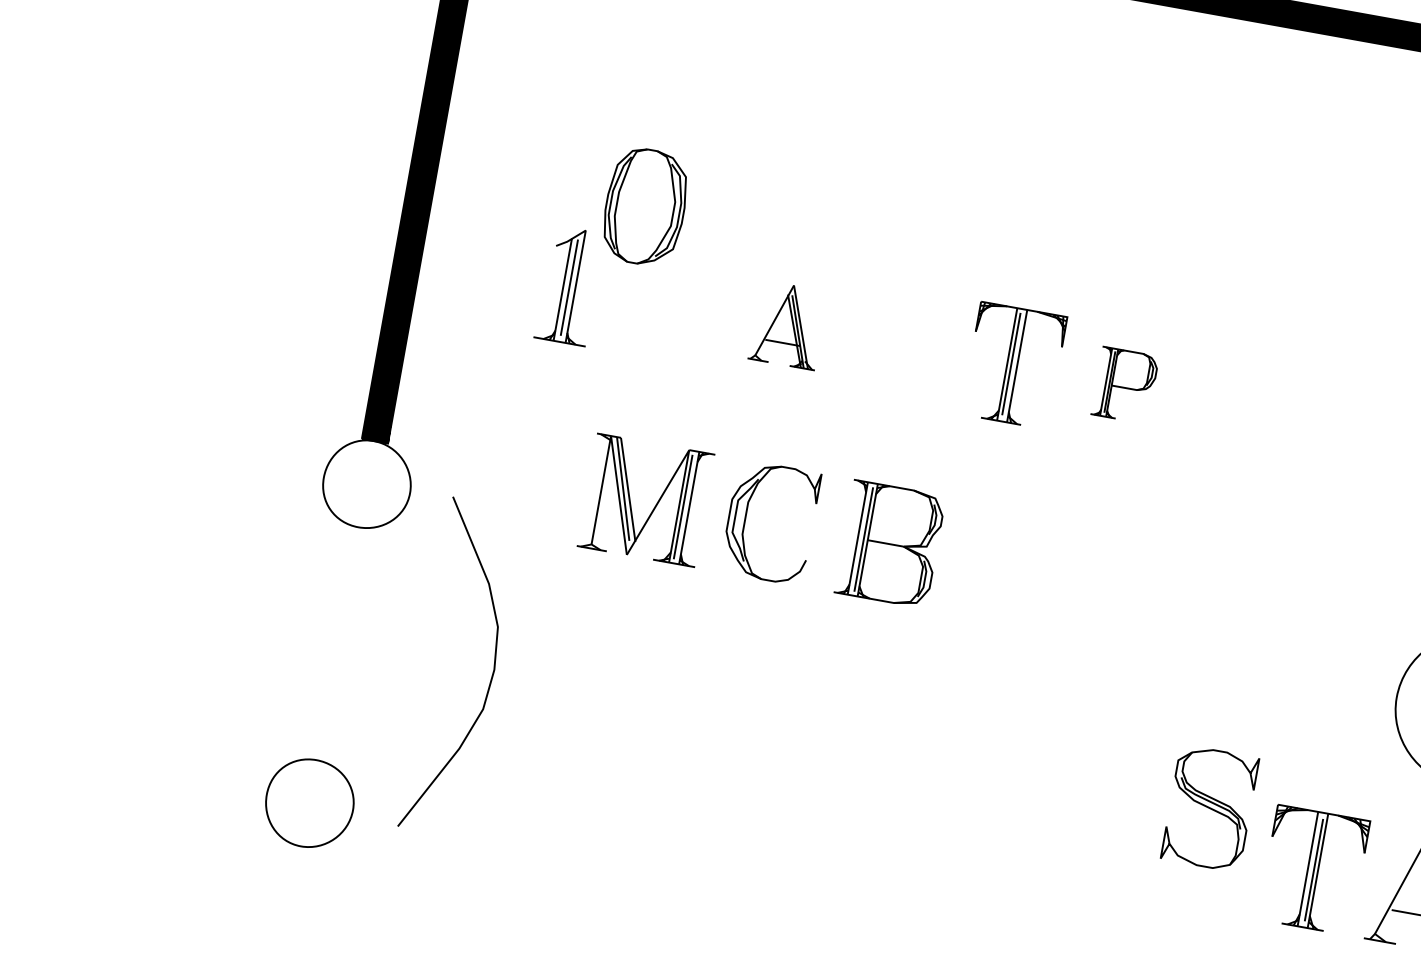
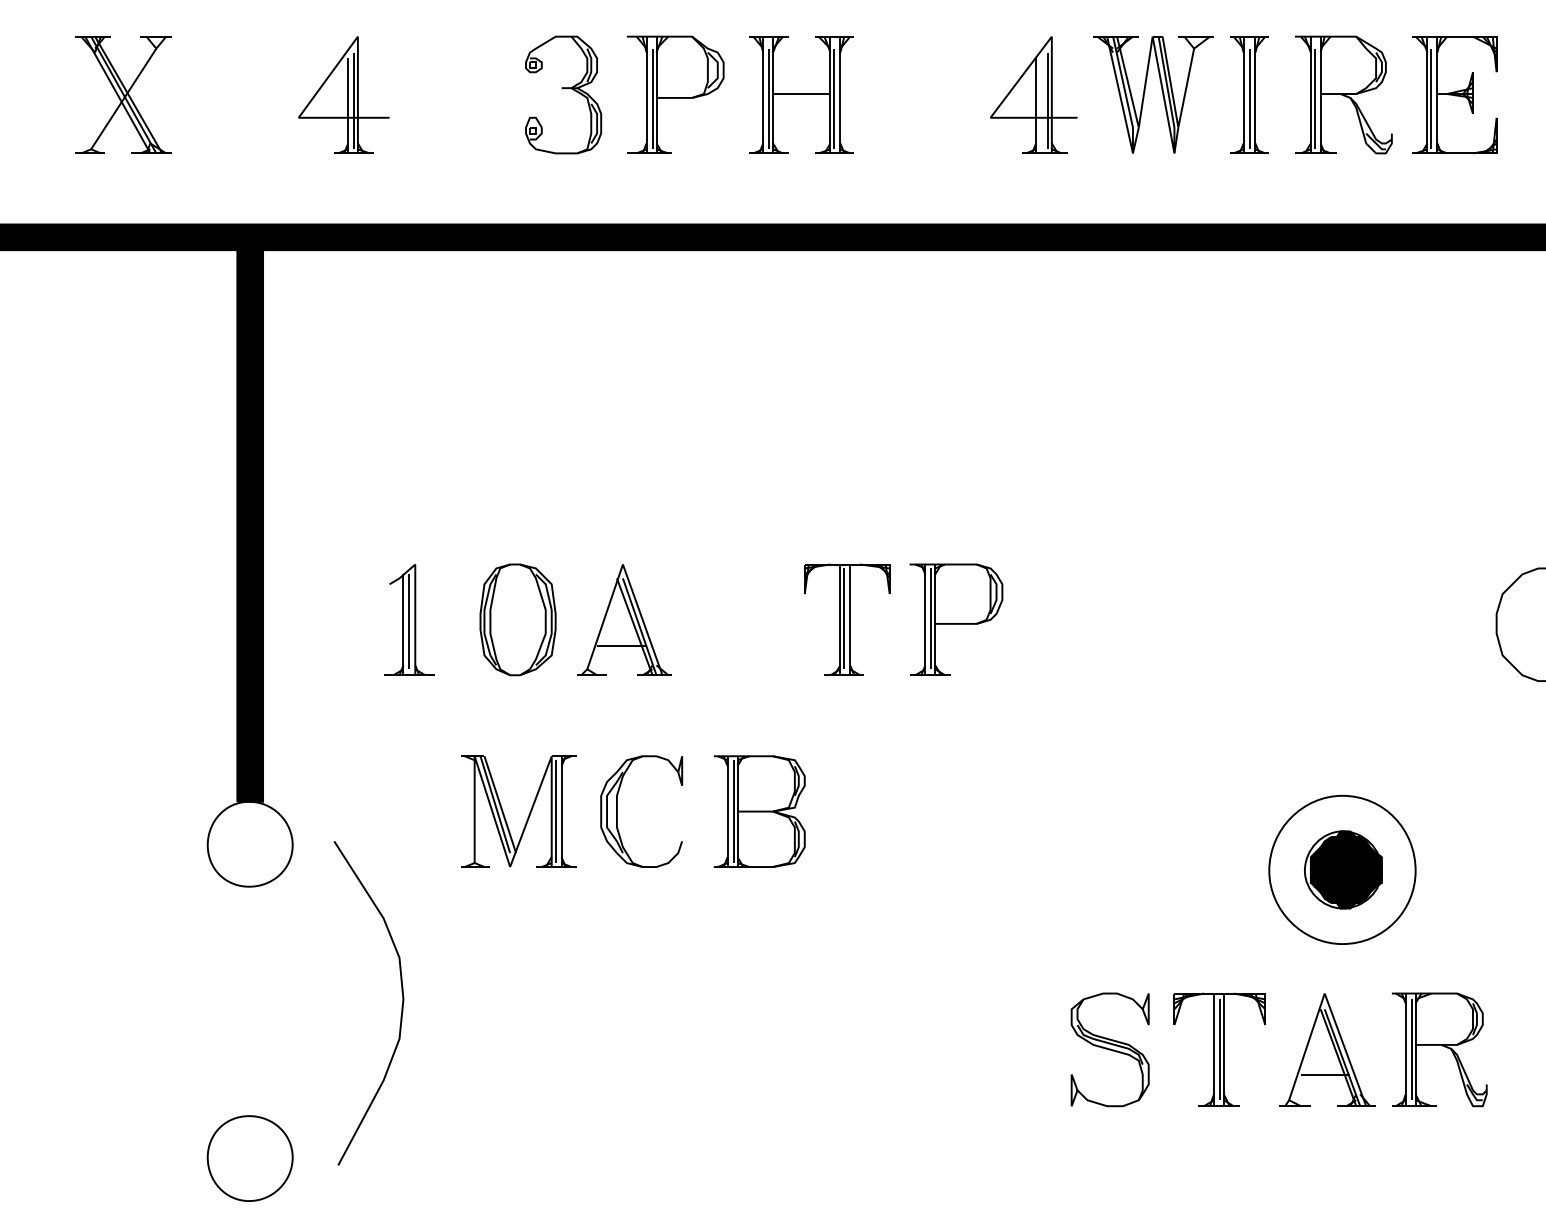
part: (644, 206) -> (517, 619), moved
part: (788, 324) -> (624, 619), size x1.43
part: (1125, 385) -> (956, 619), size x1.67
part: (1209, 808) -> (1109, 1049), moved

